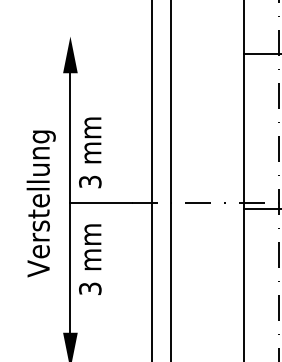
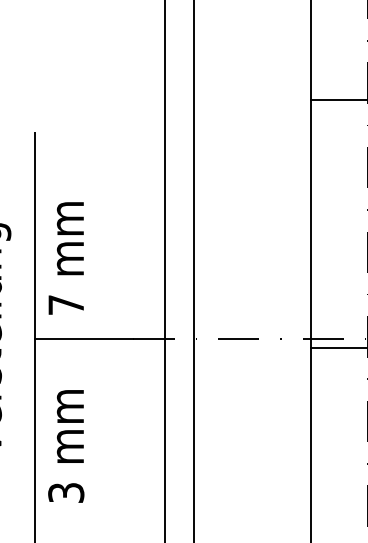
fill: (70, 54) -> (34, 101), removed
text: (90, 181) -> (66, 304), 3 -> 7
text: (90, 259) -> (66, 446), moved

